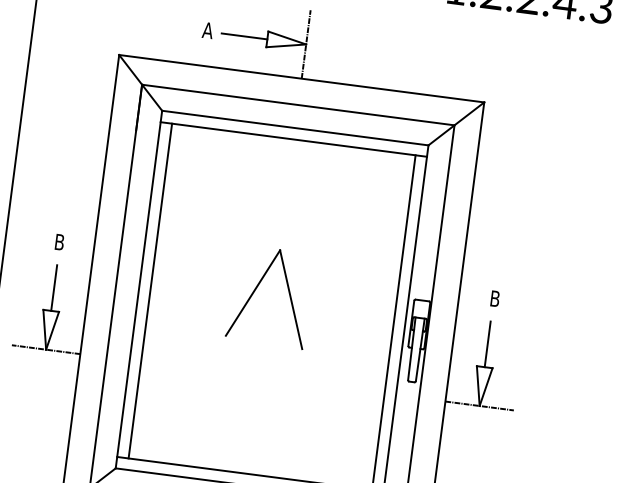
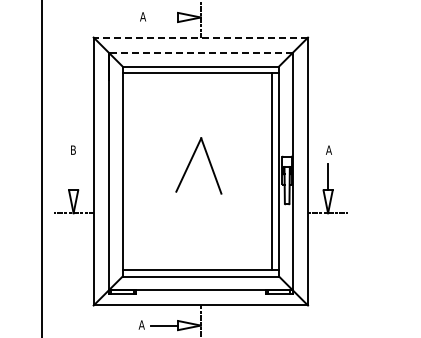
line: (244, 36) -> (164, 17), removed
line: (301, 78) -> (200, 37), solid -> dashed
line: (297, 105) -> (200, 53), solid -> dashed
line: (54, 287) -> (73, 176), removed
line: (150, 290) -> (129, 171), removed
text: (494, 297) -> (328, 149), B -> A

